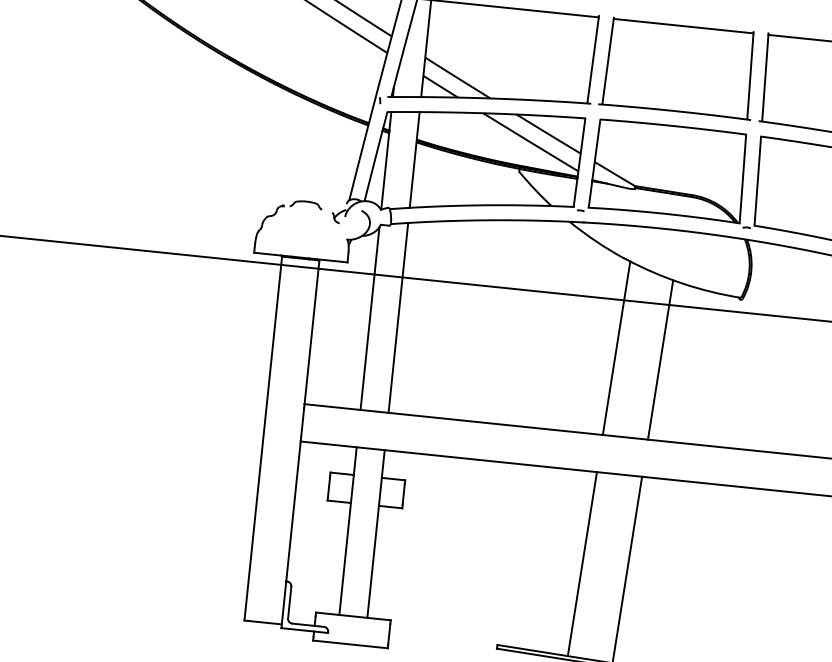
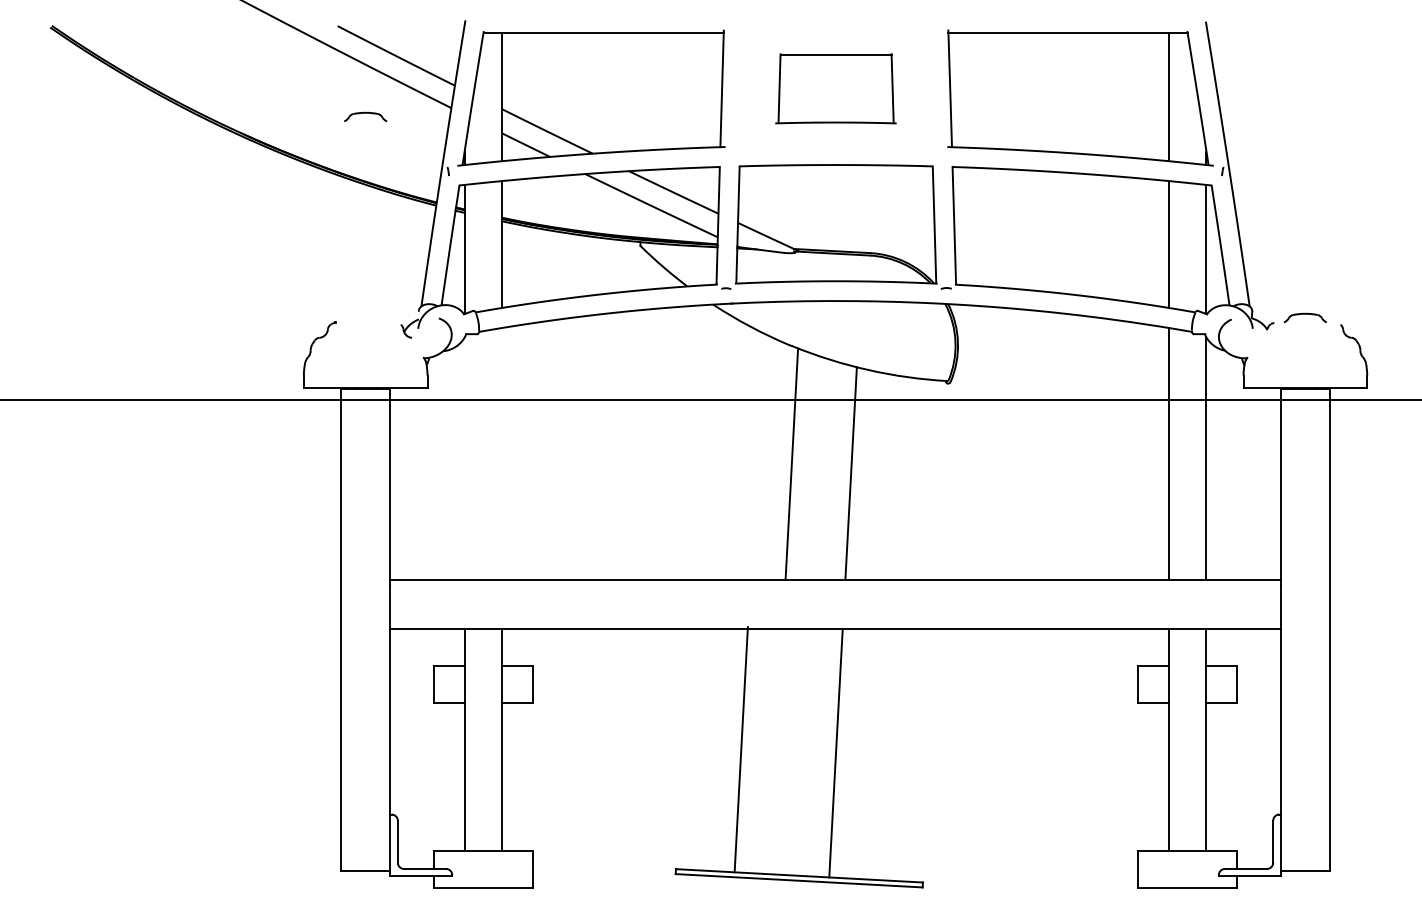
part: (678, 68) -> (835, 88), size x0.6
part: (306, 204) -> (365, 116), moved
line: (398, 317) -> (501, 453), removed
line: (369, 318) -> (464, 458), removed
line: (581, 563) -> (740, 749), moved

